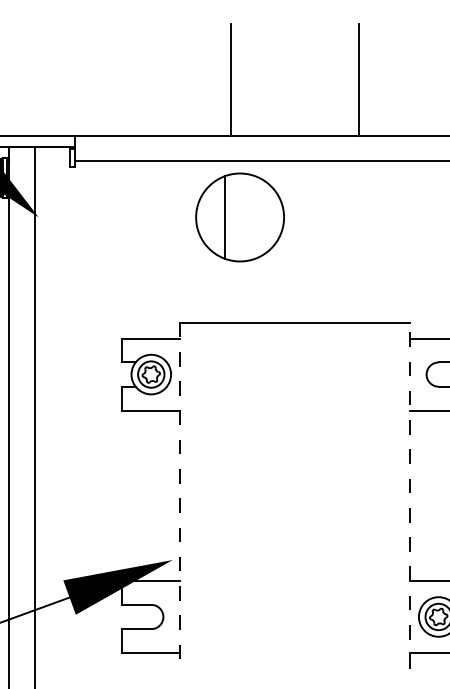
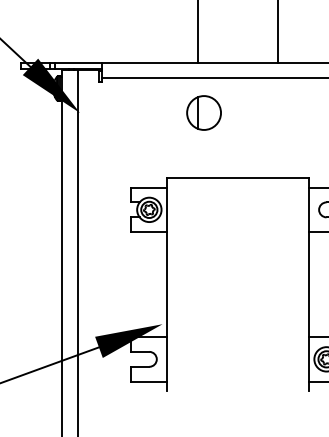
part: (239, 216) -> (203, 112), size x0.62
line: (179, 495) -> (166, 284), dashed -> solid
line: (411, 495) -> (309, 284), dashed -> solid

